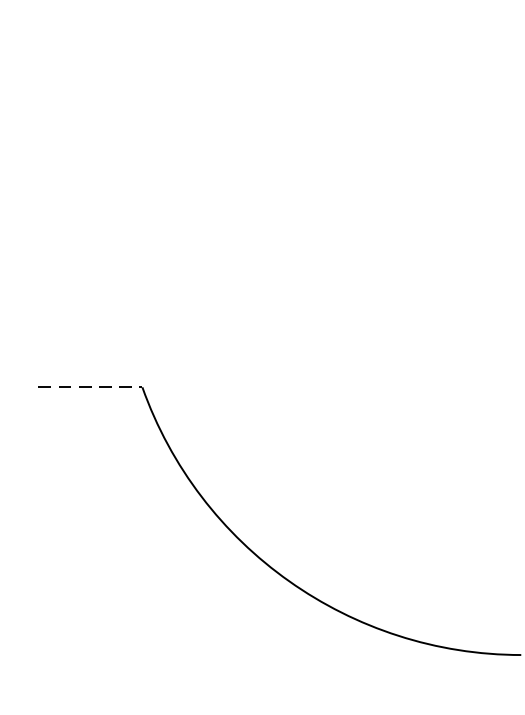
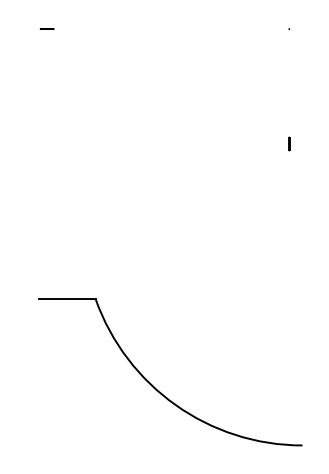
line: (497, 101) -> (289, 143), added
line: (90, 387) -> (67, 299), dashed -> solid

